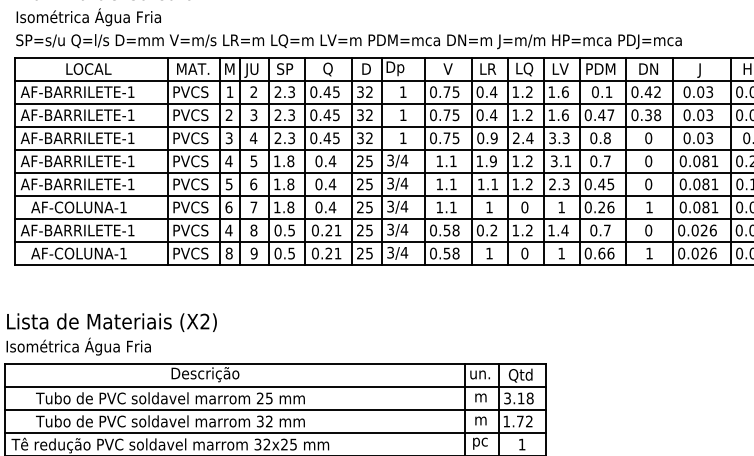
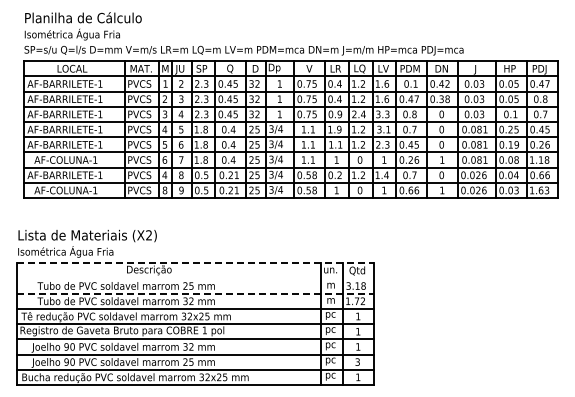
line: (276, 364) -> (196, 263), solid -> dashed
line: (275, 387) -> (195, 278), removed
line: (276, 409) -> (196, 293), solid -> dashed

